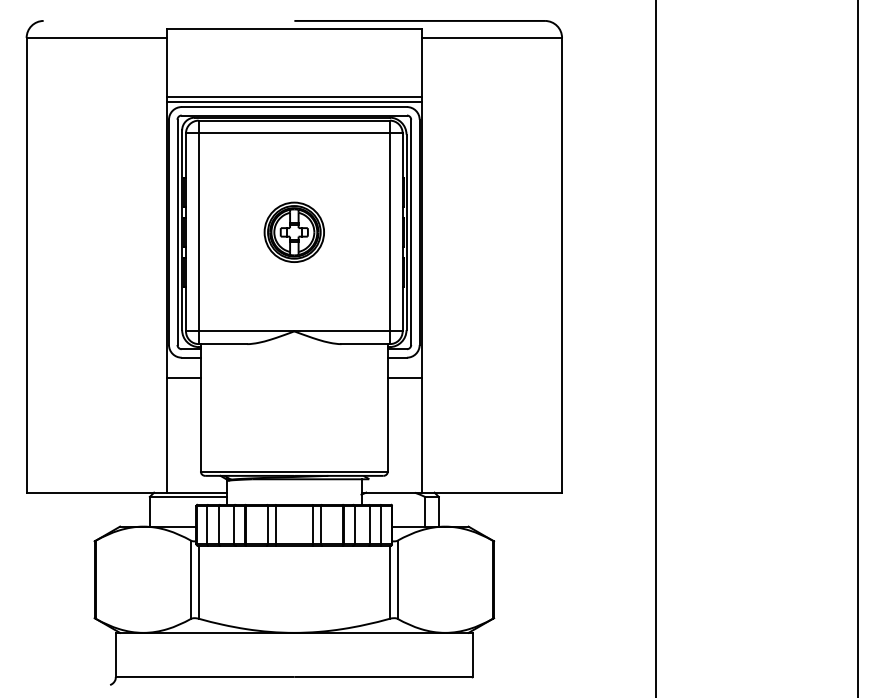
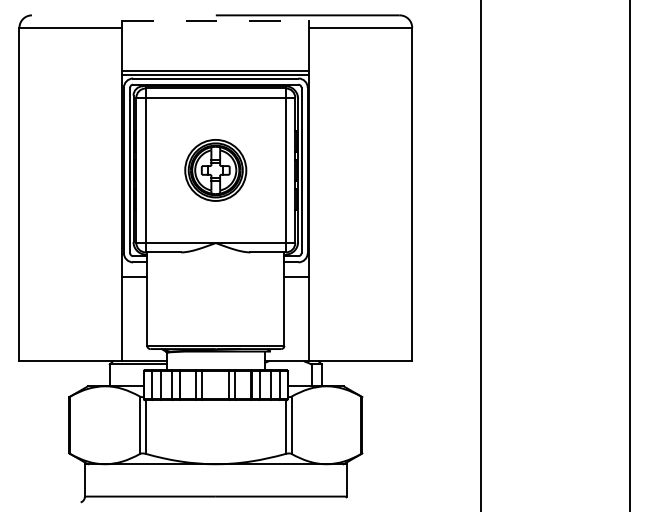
line: (293, 29) -> (215, 21), solid -> dashed
part: (293, 232) -> (215, 170), size x1.4

